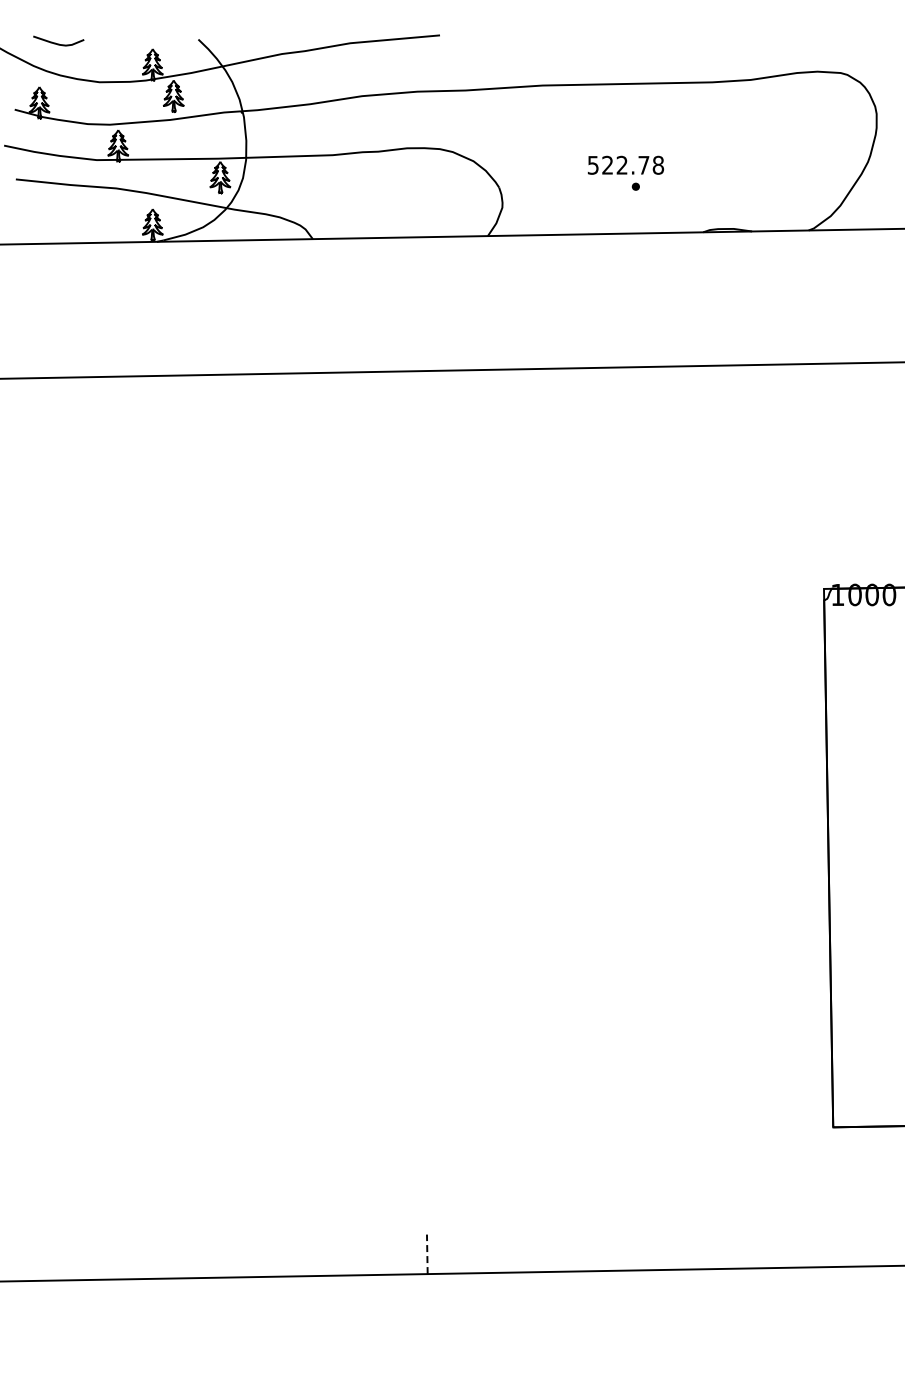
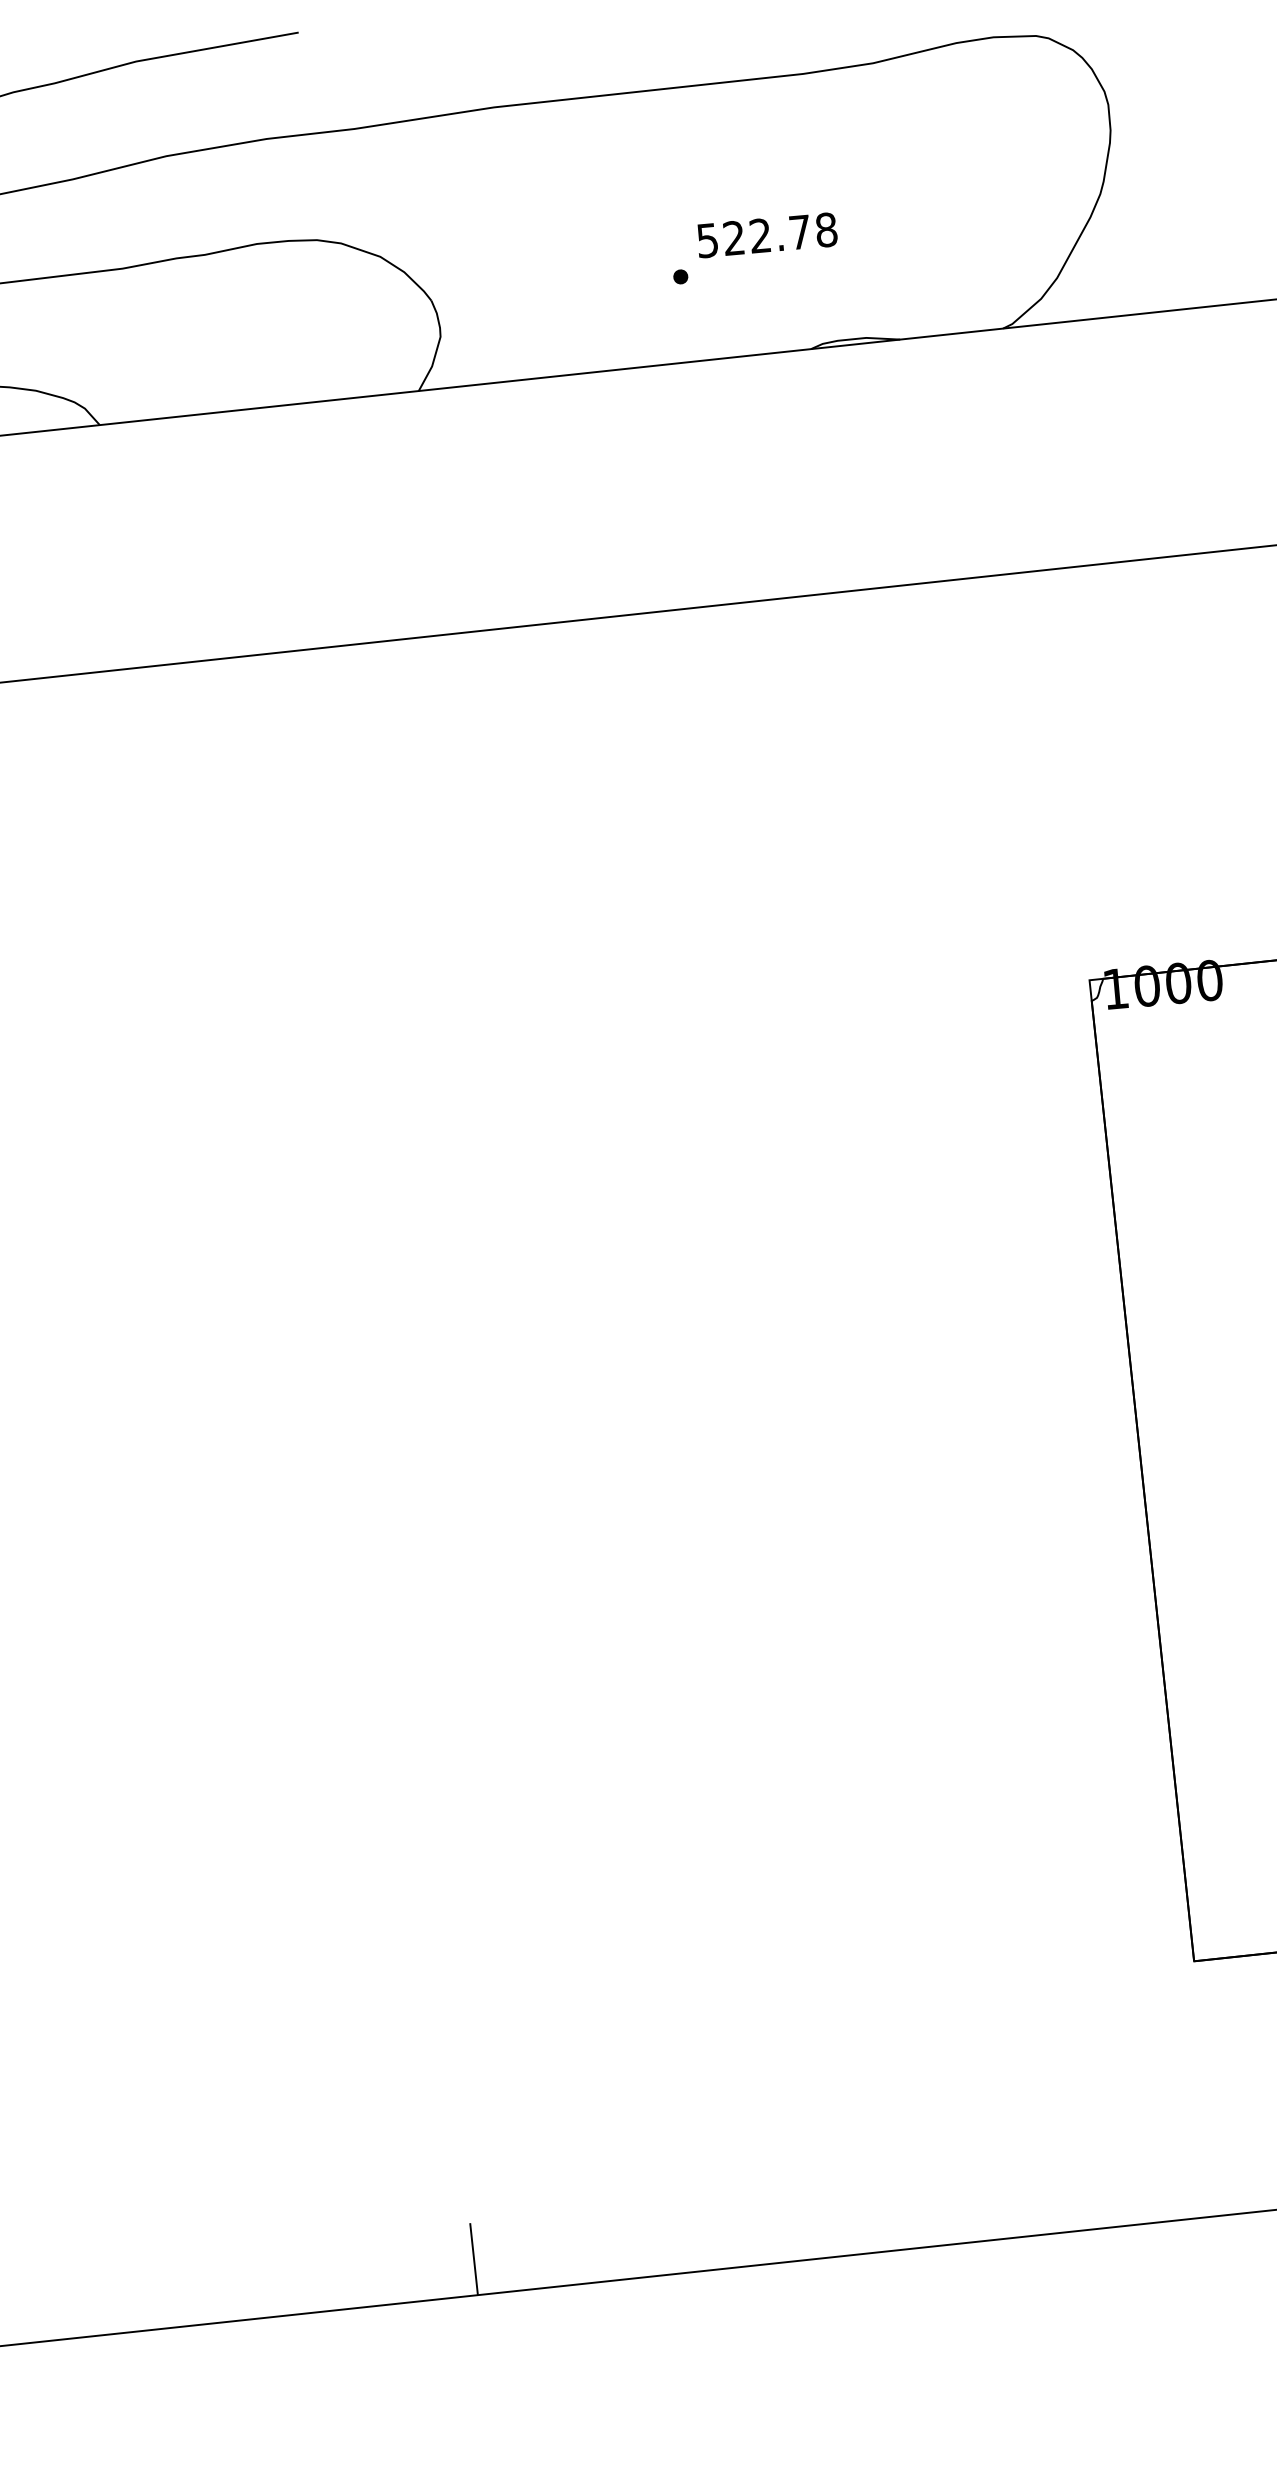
text: (625, 164) -> (766, 233), moved
line: (427, 1254) -> (474, 2259), dashed -> solid

